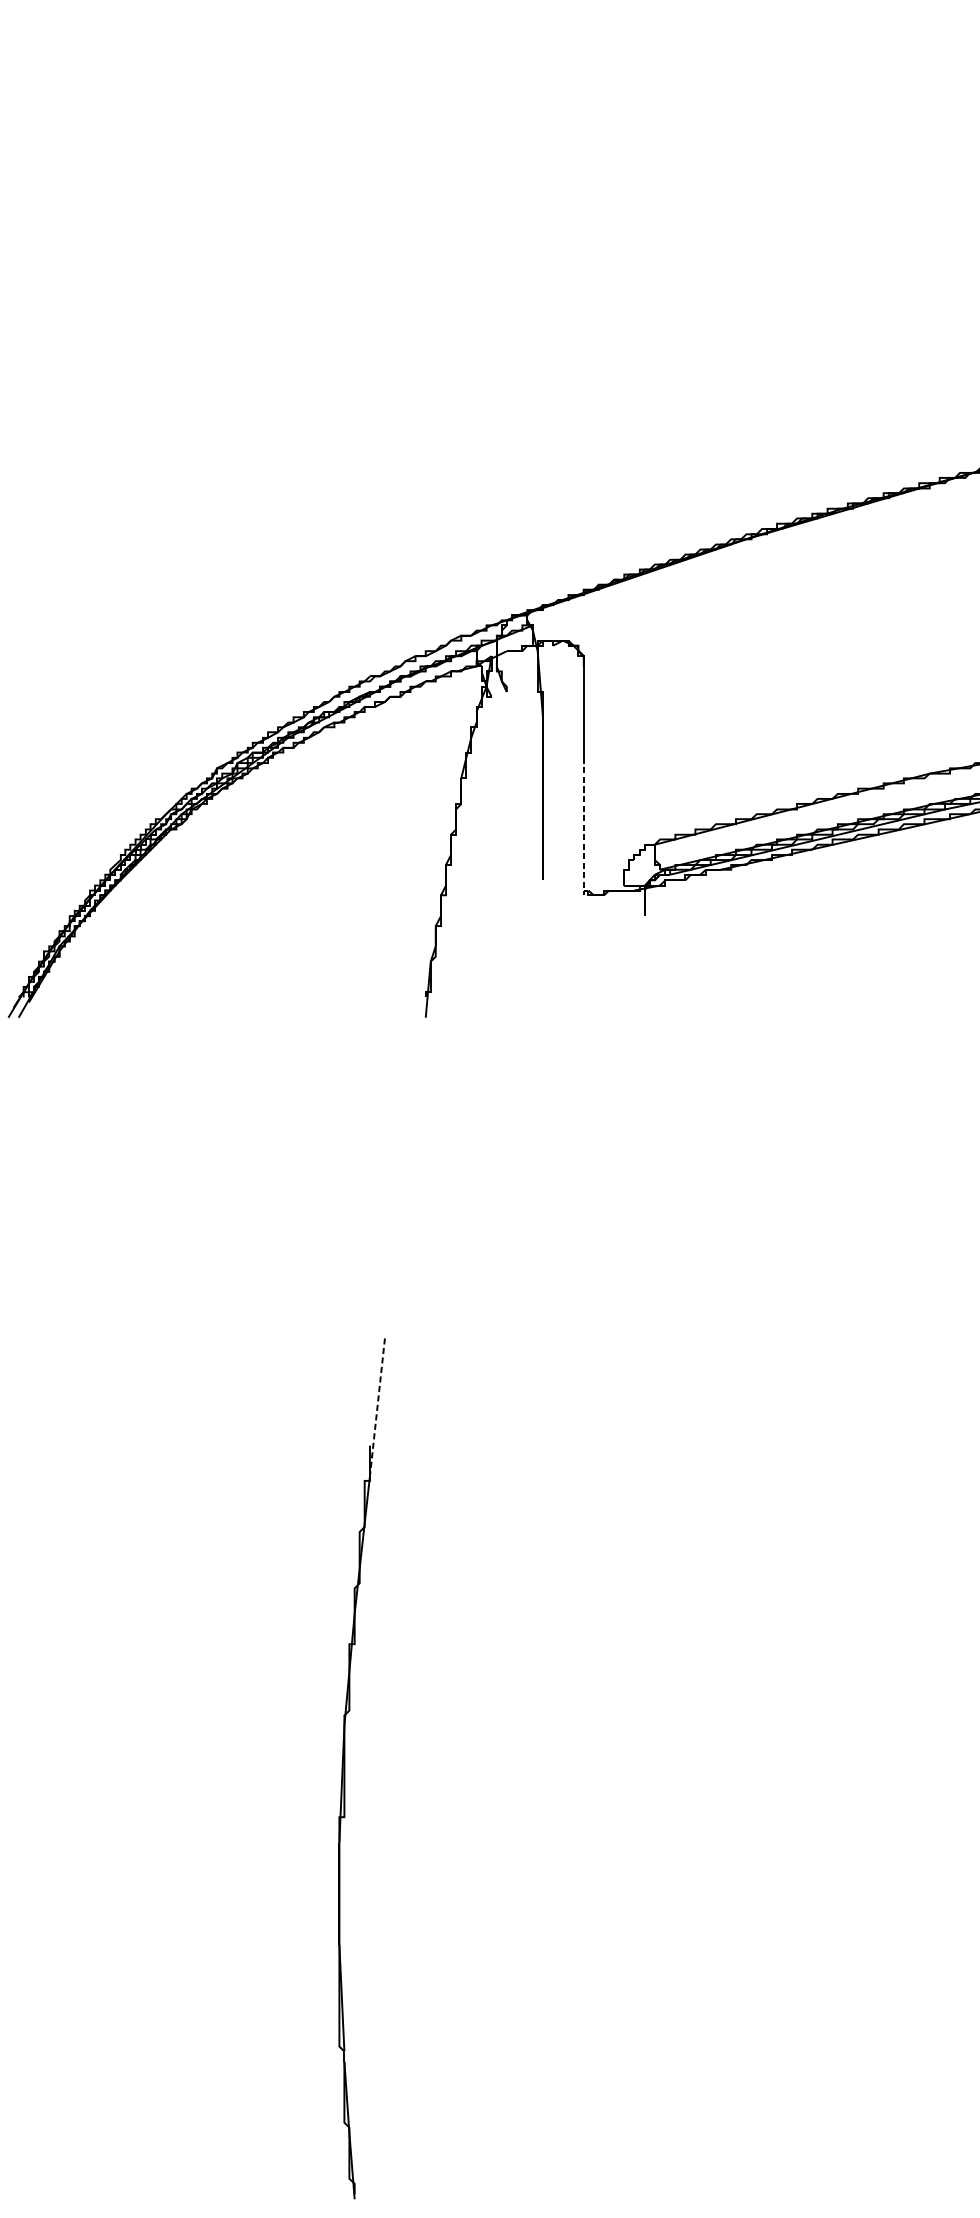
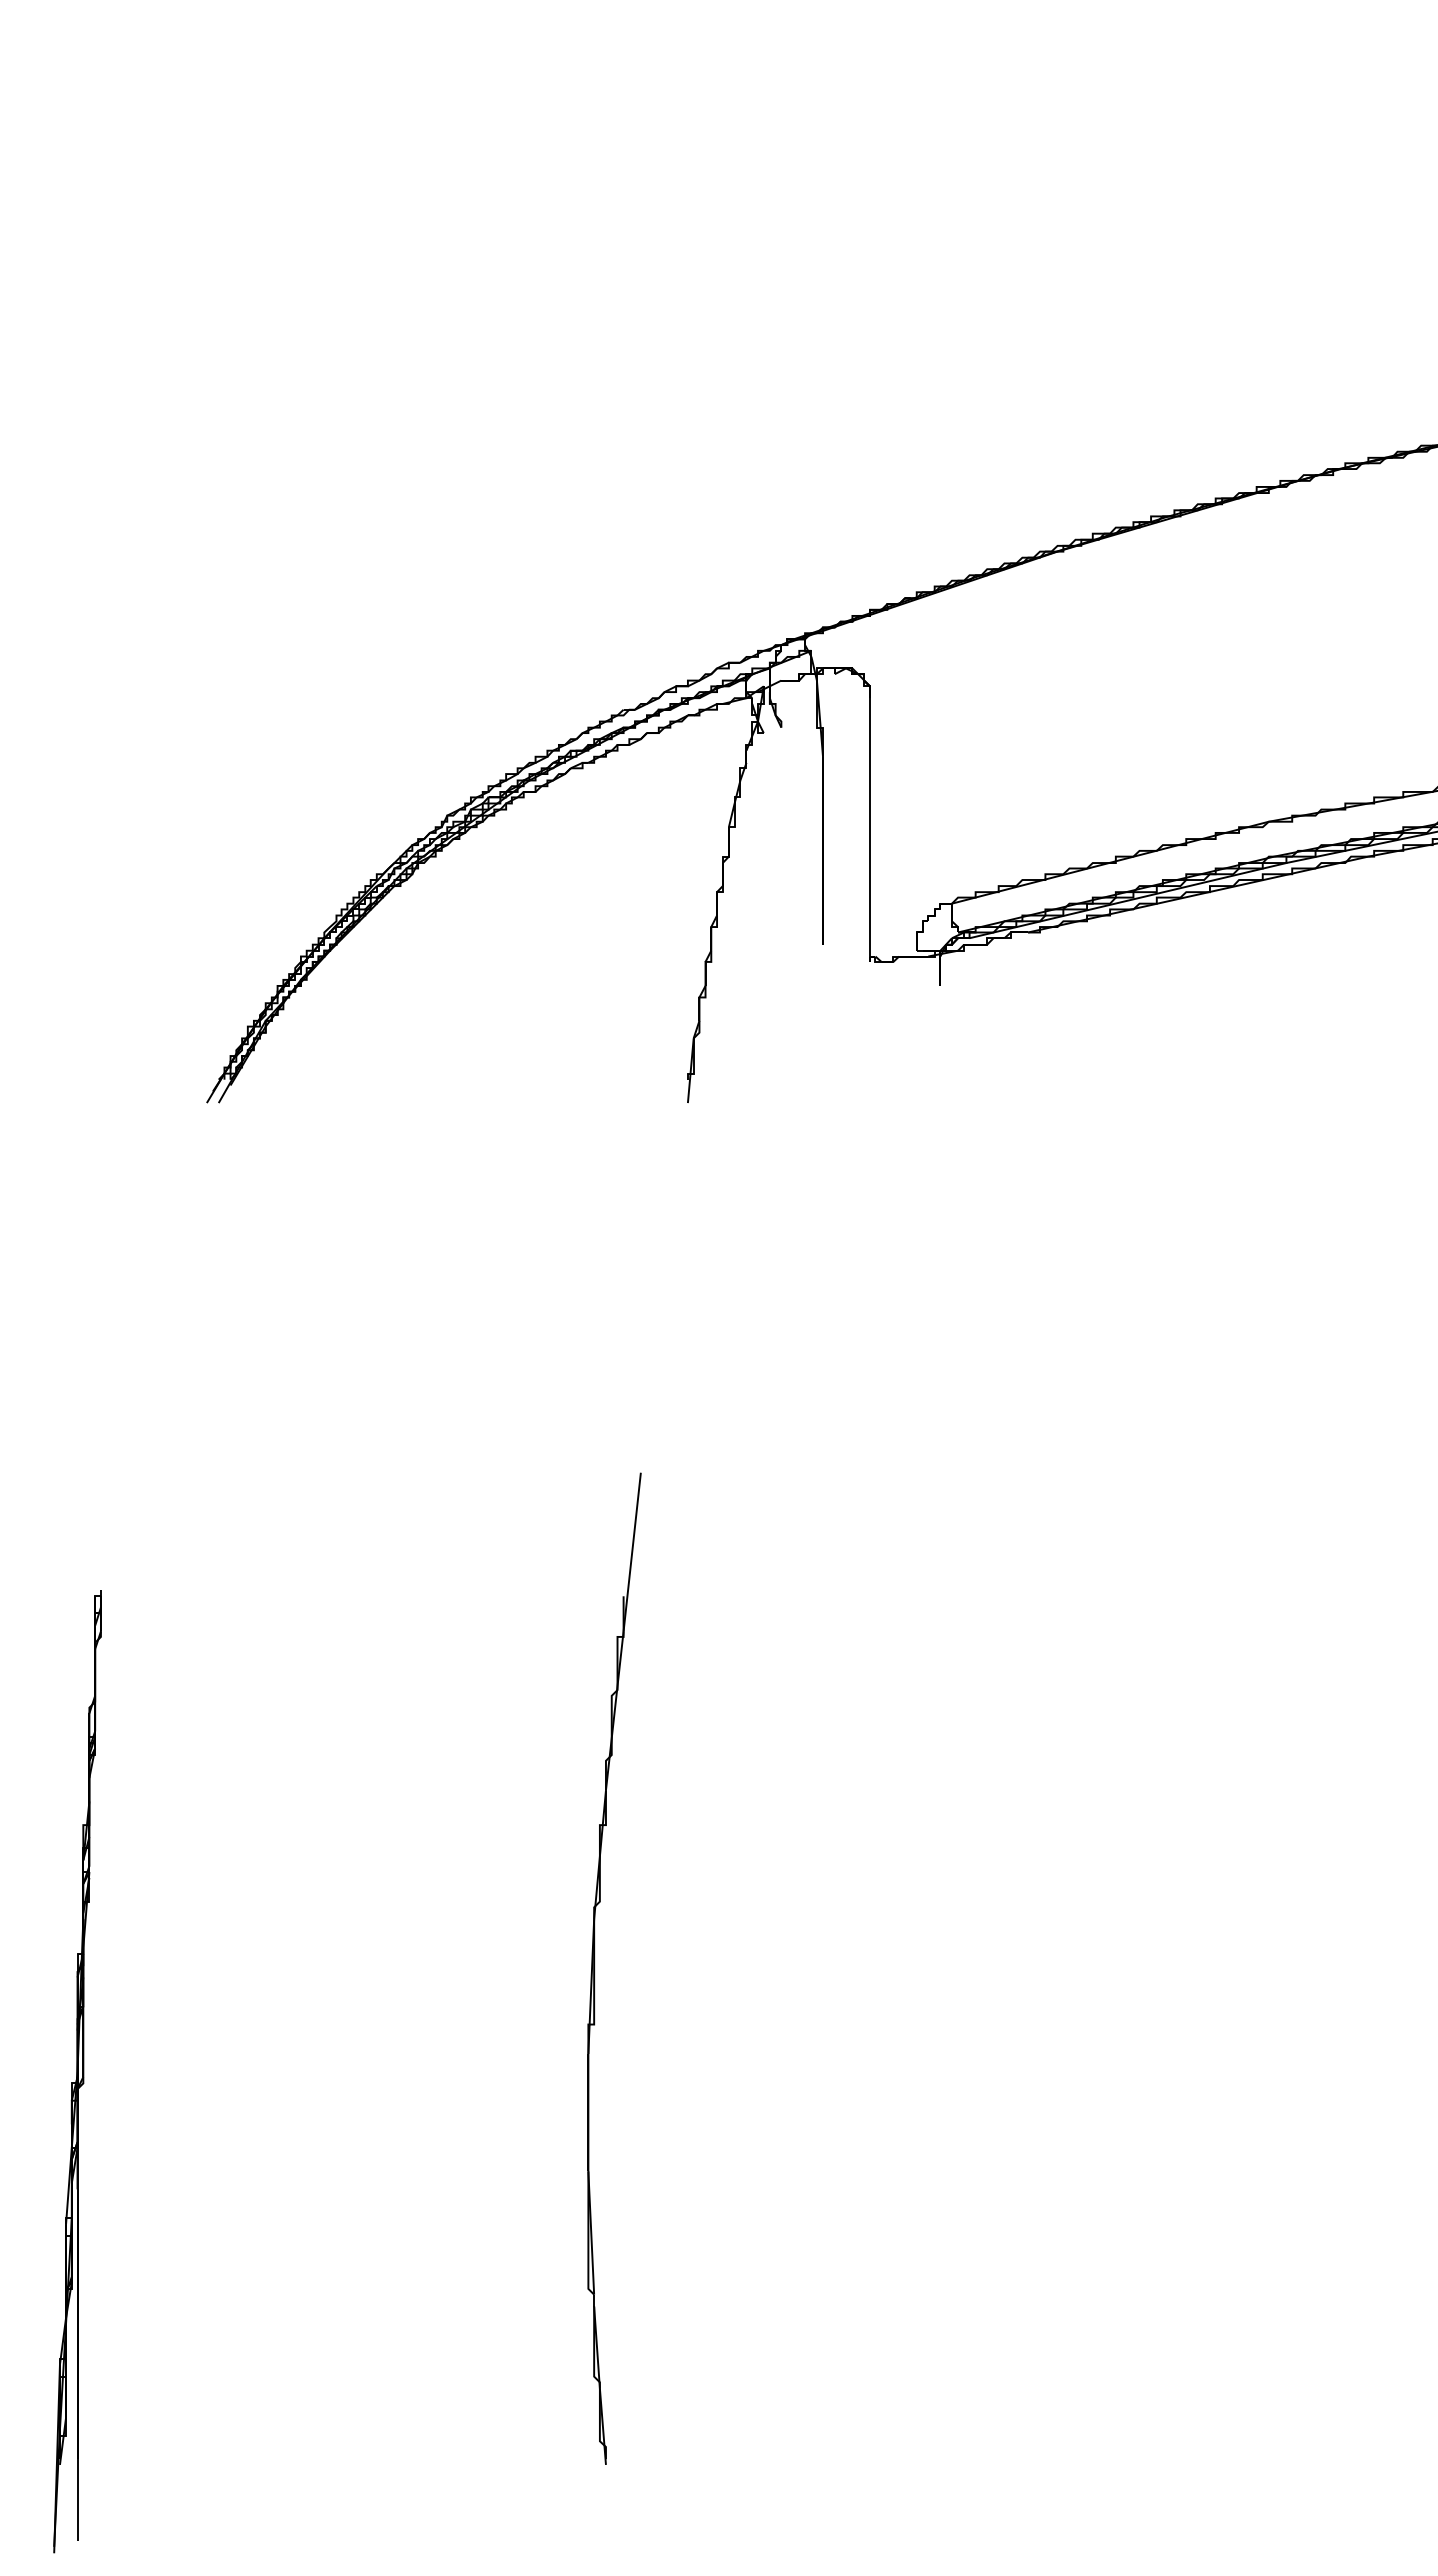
line: (584, 824) -> (870, 880), dashed -> solid
line: (377, 1407) -> (632, 1552), dashed -> solid

